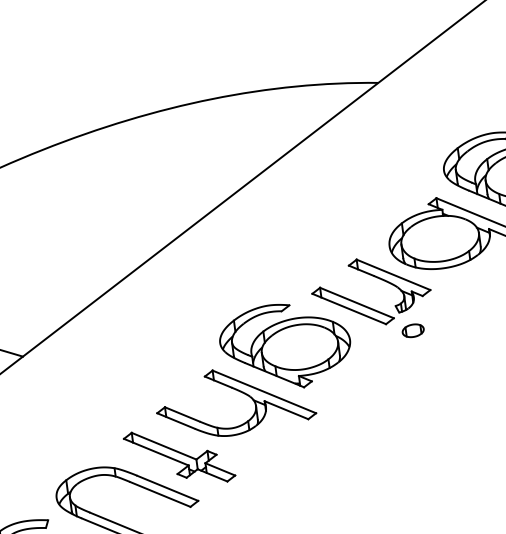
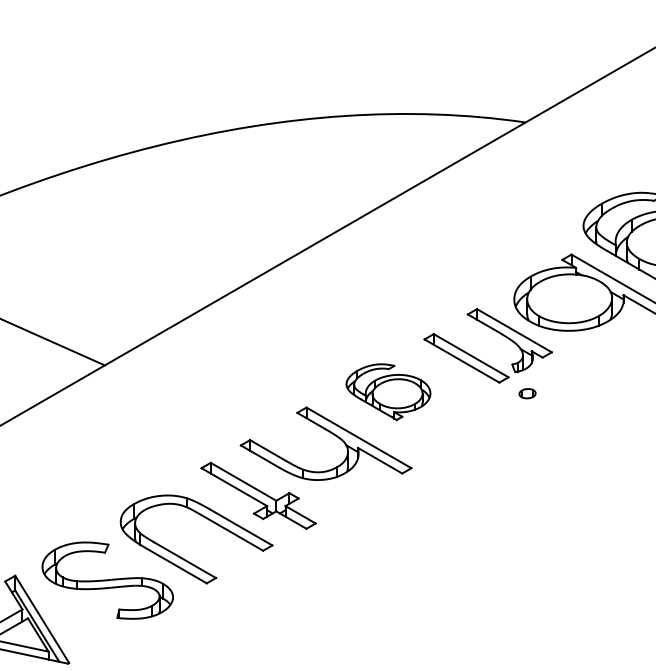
part: (413, 330) -> (527, 393), size x0.7
part: (285, 345) -> (388, 391), size x0.6

